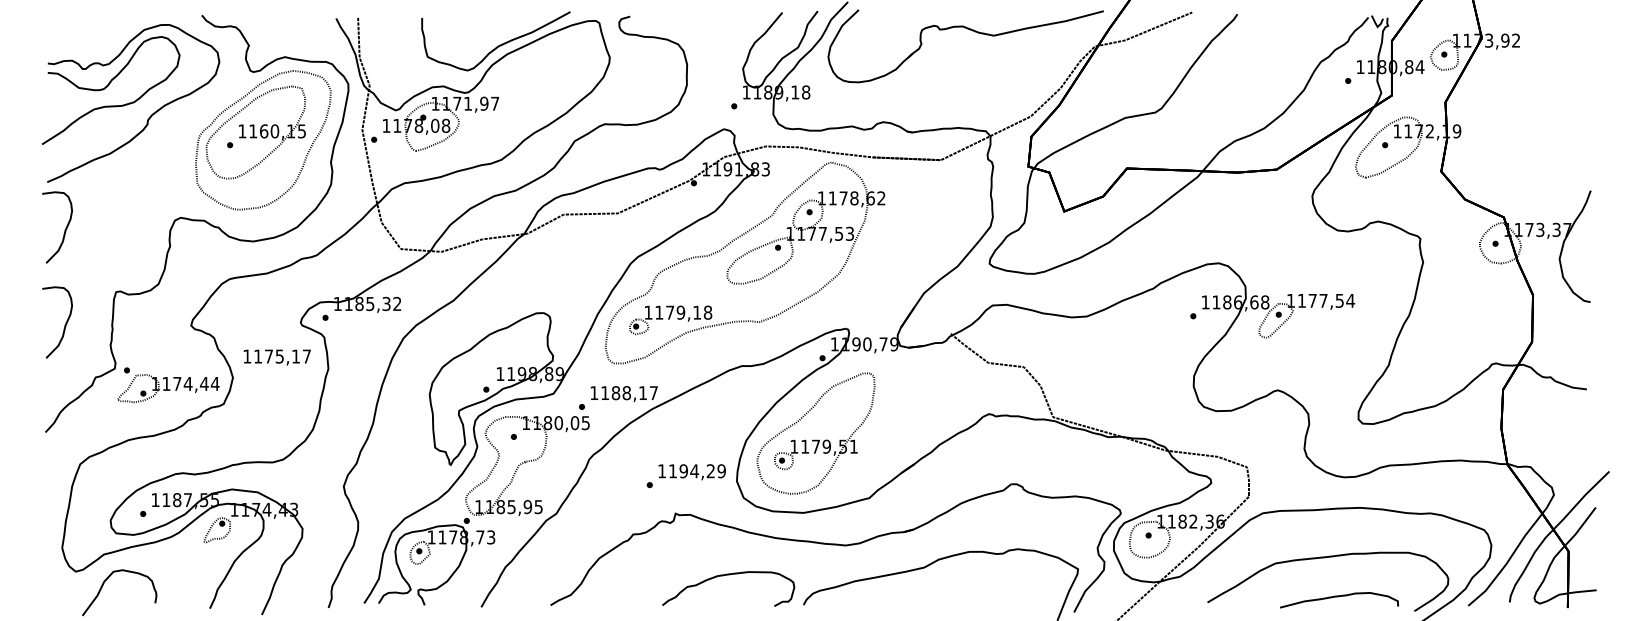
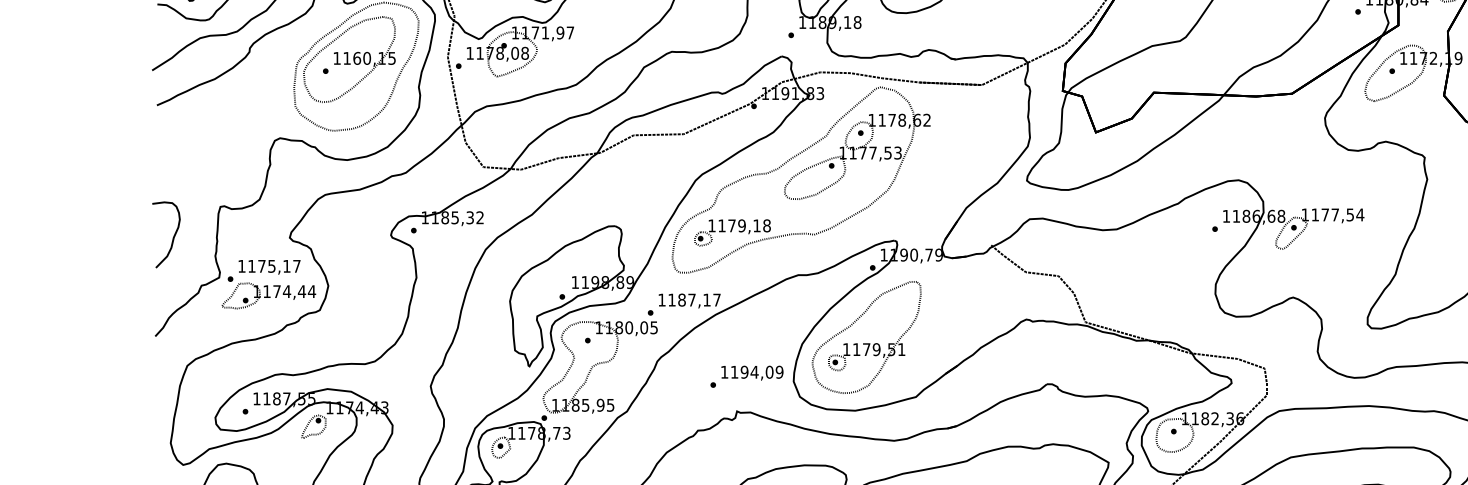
curve: (64, 230) -> (172, 149), removed
text: (276, 357) -> (268, 267), moved
text: (626, 393) -> (691, 300), 1188,17 -> 1187,17
text: (710, 471) -> (769, 372), 1194,29 -> 1194,09

